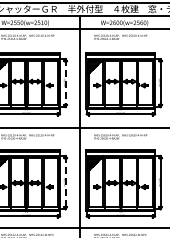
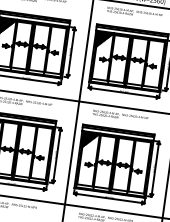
line: (65, 83) -> (71, 52), dashed -> solid
line: (65, 182) -> (56, 155), dashed -> solid

